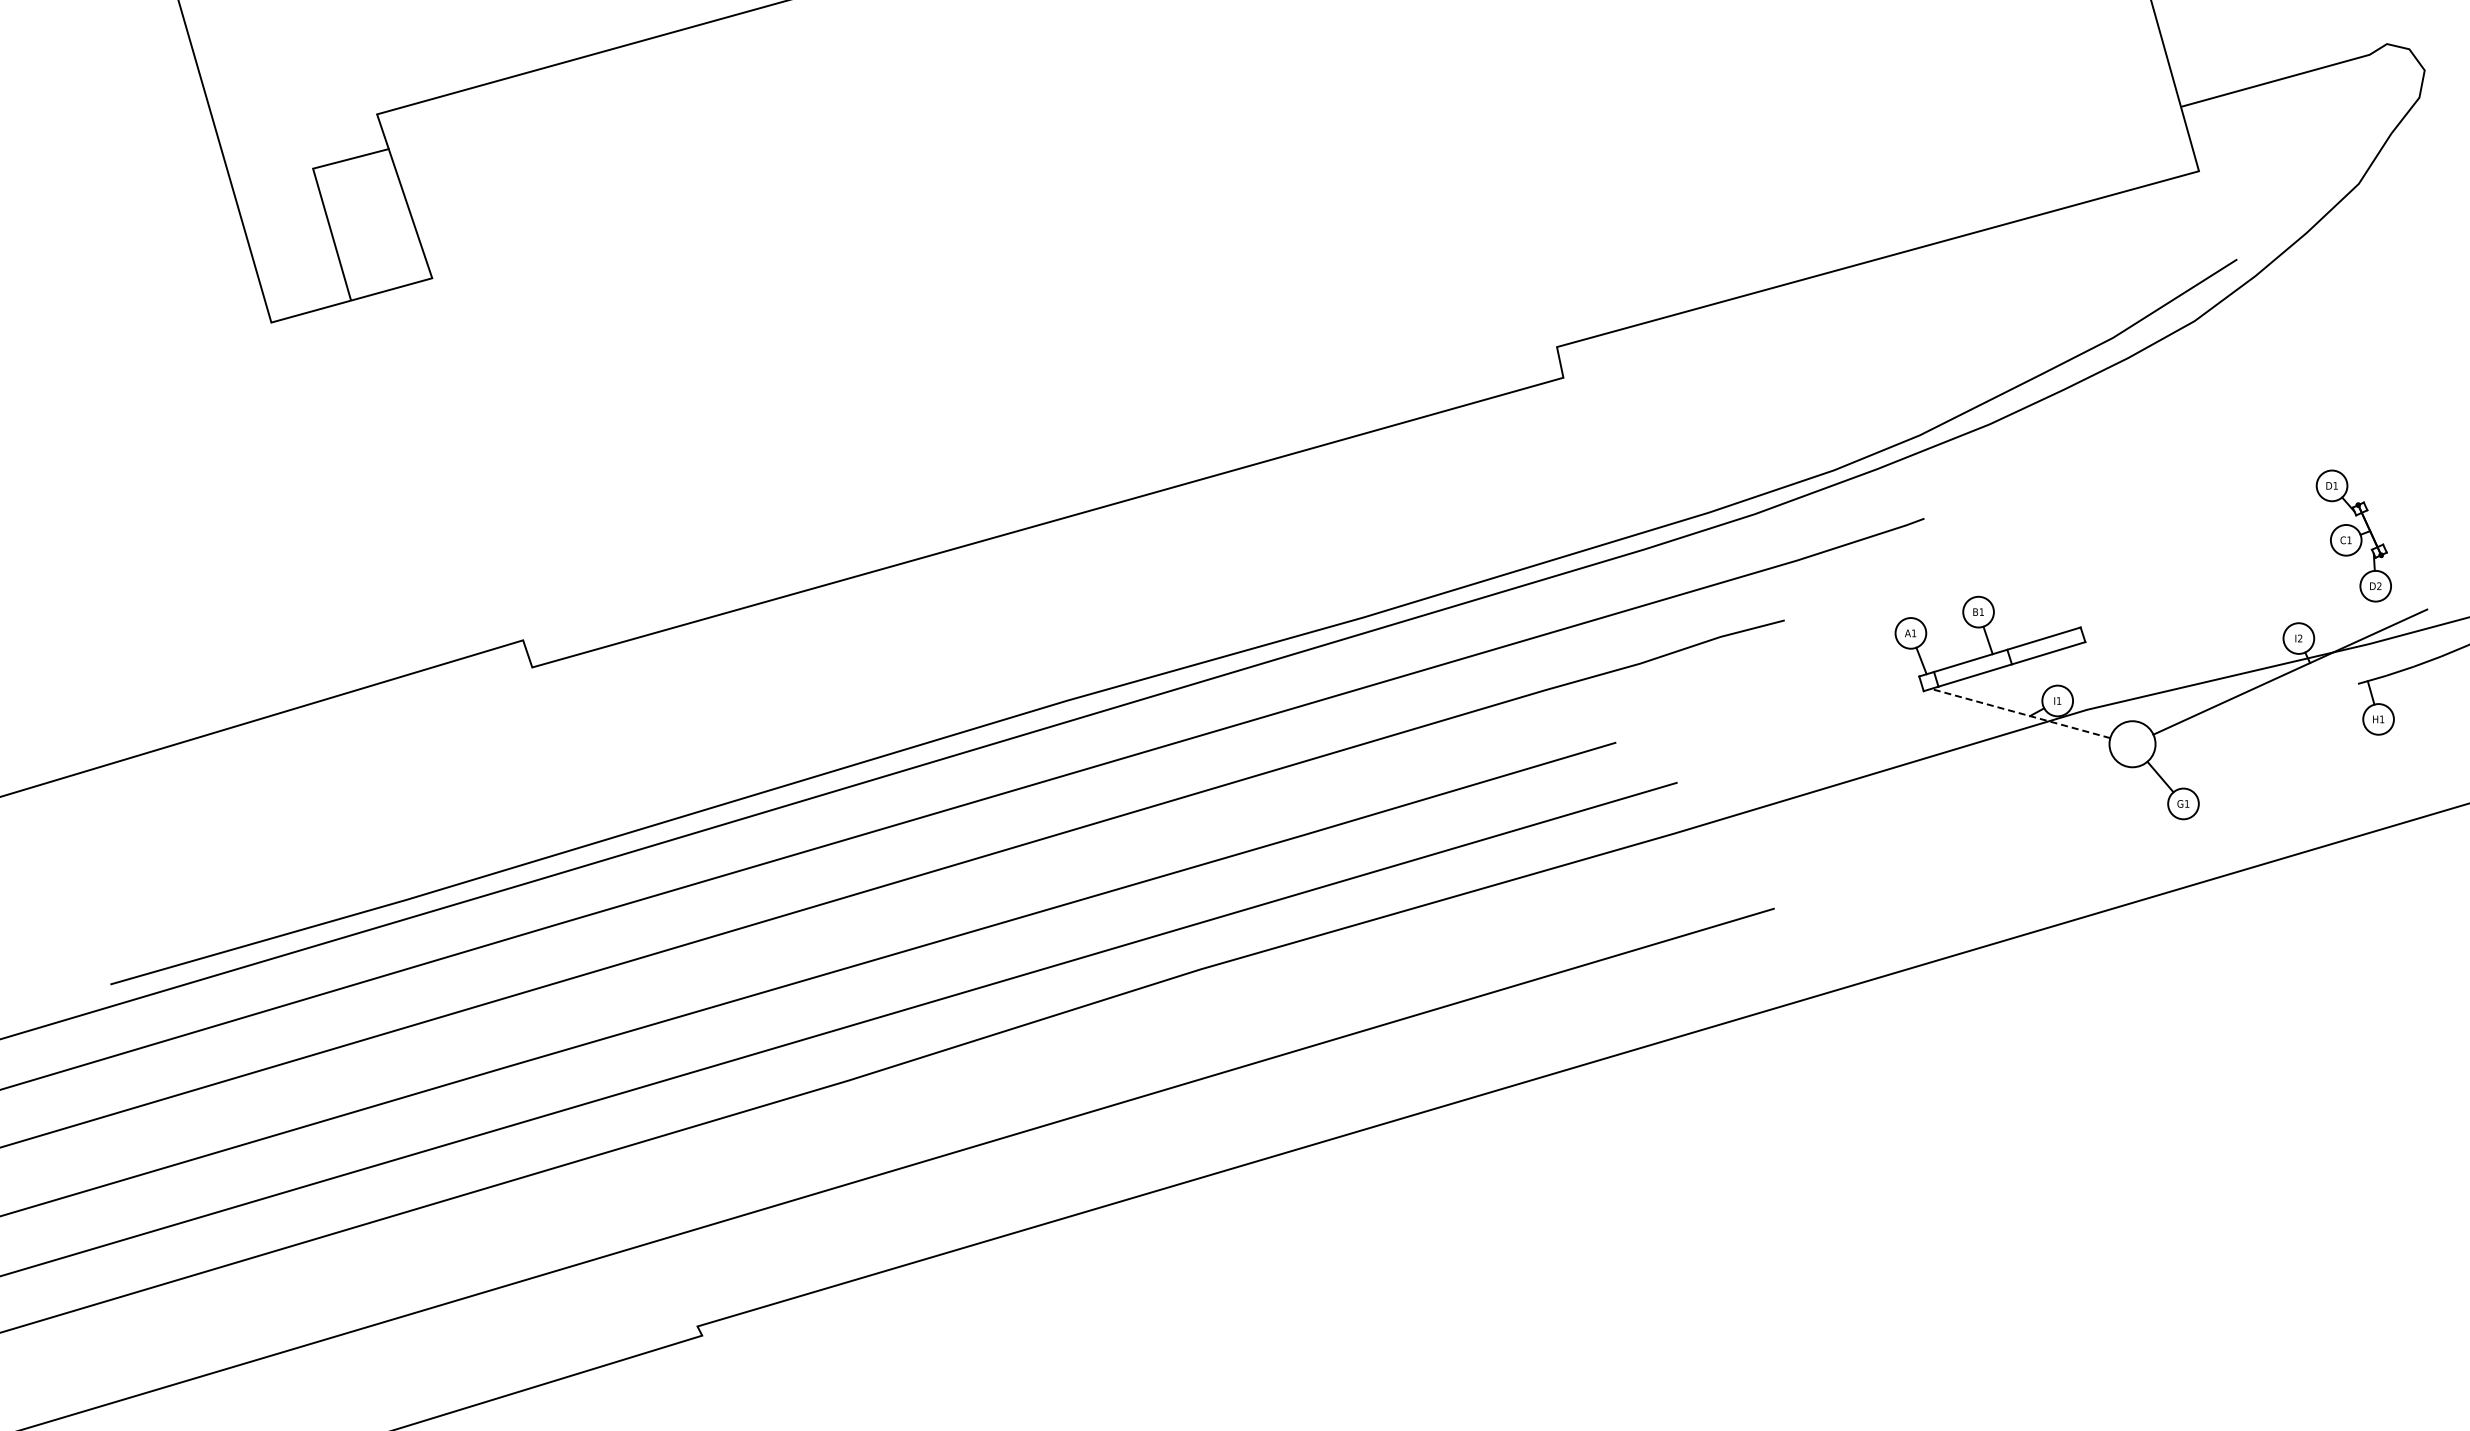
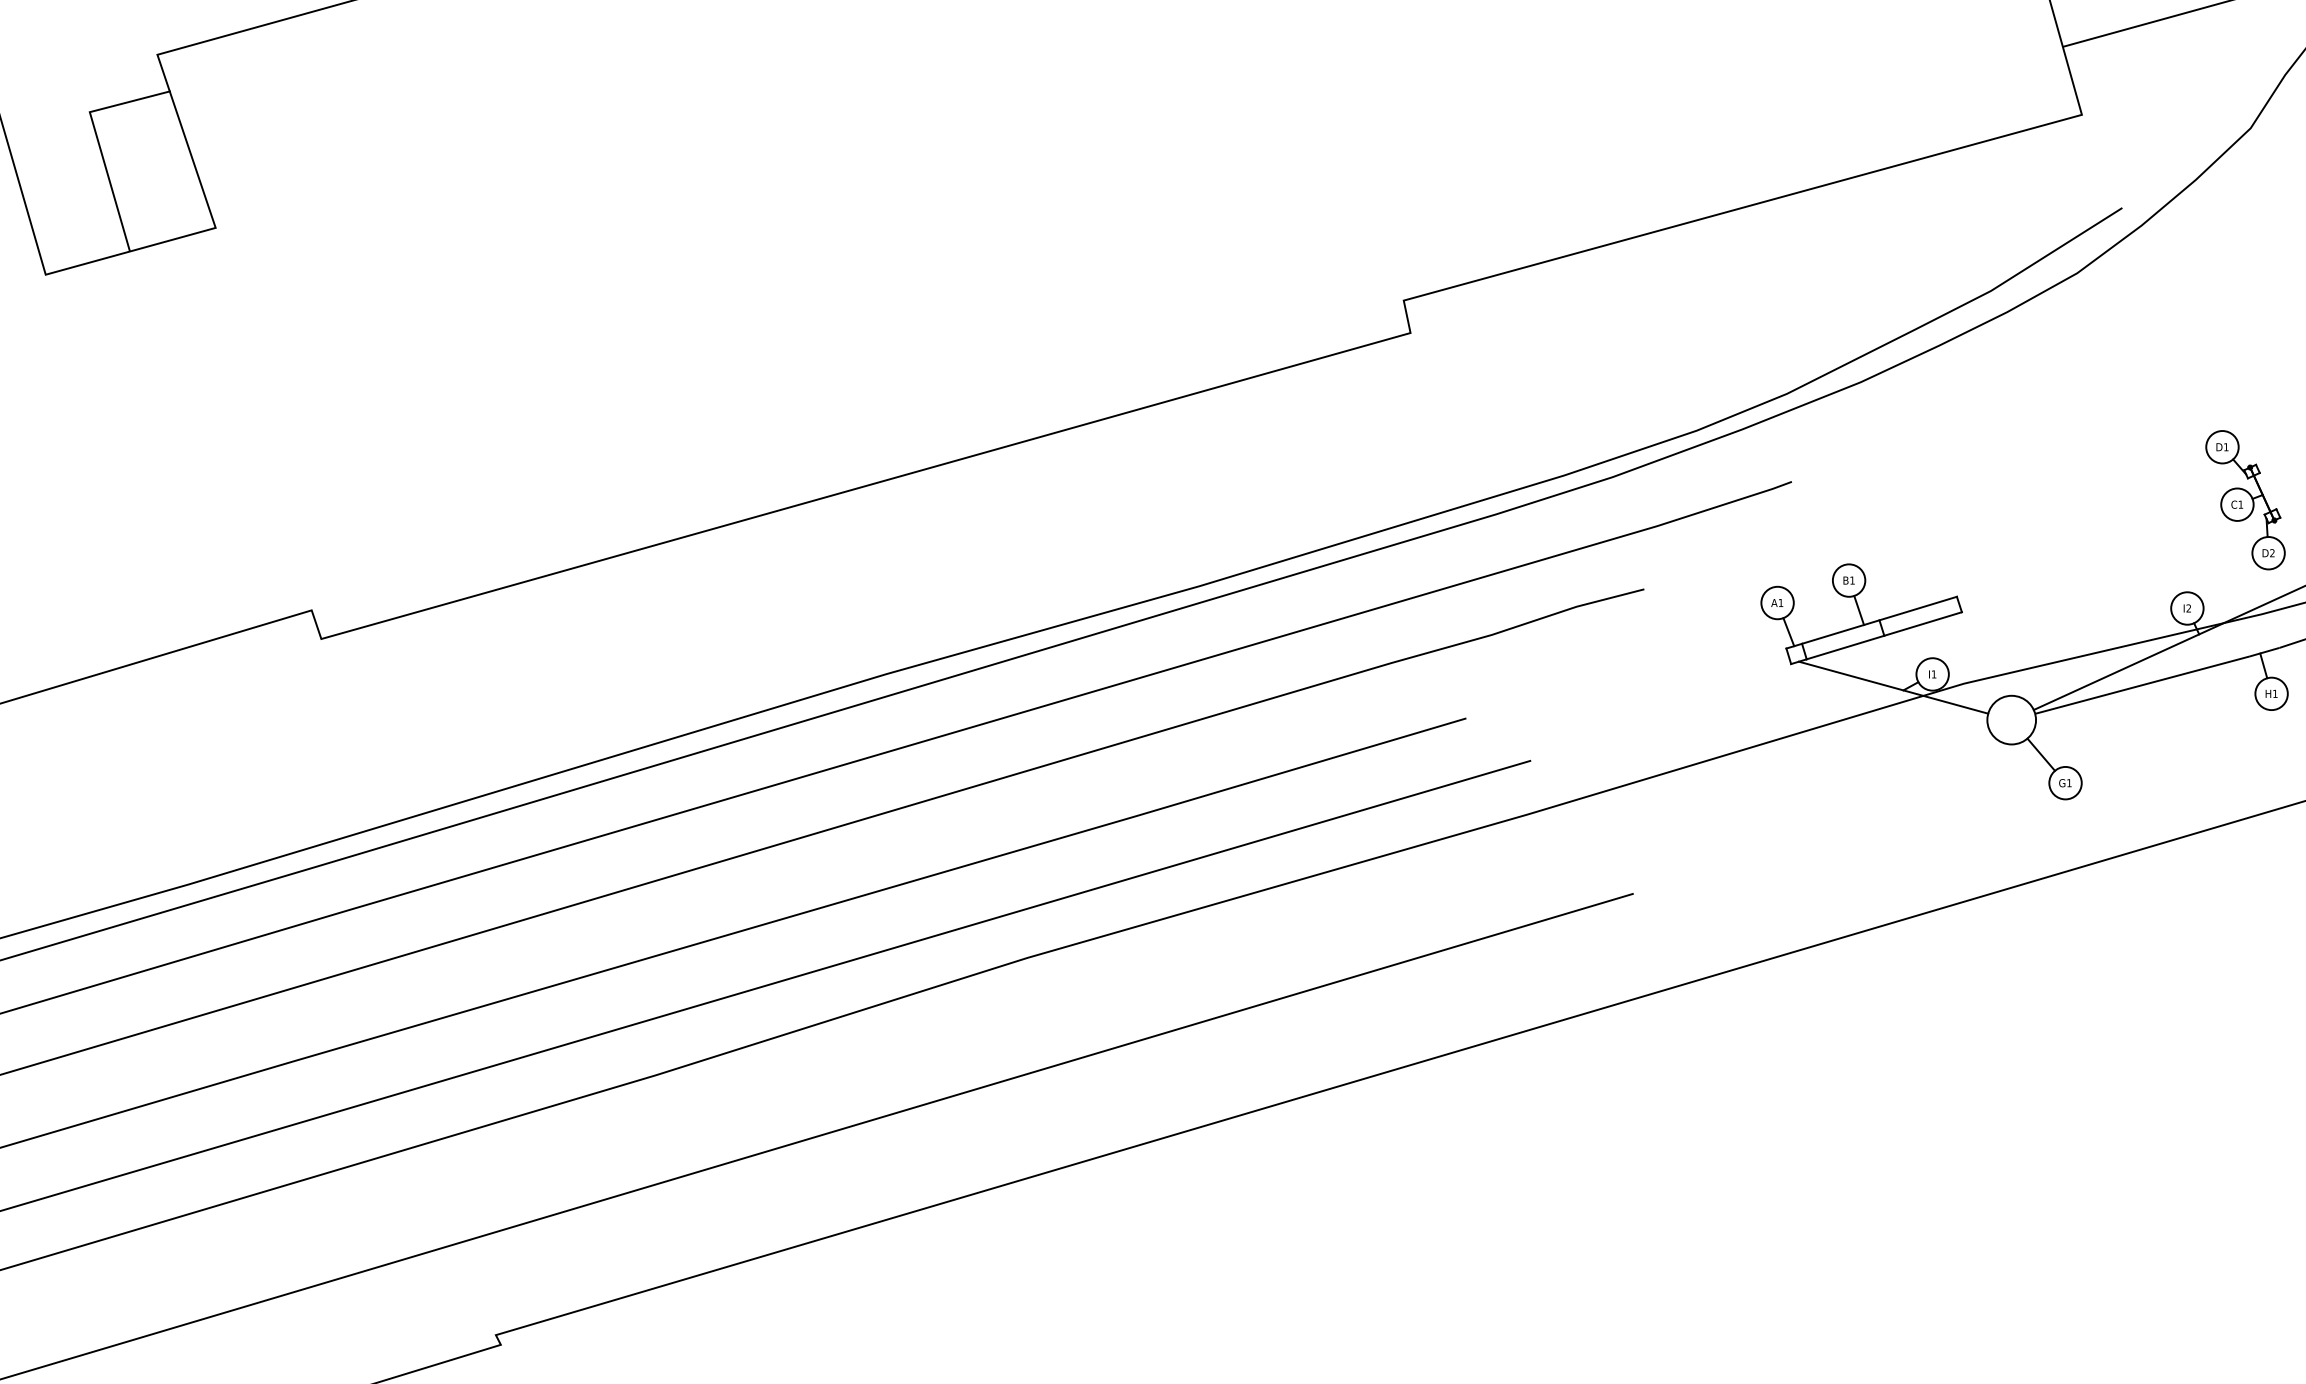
line: (2256, 710) -> (2142, 684), added
line: (2020, 713) -> (1893, 687), dashed -> solid

